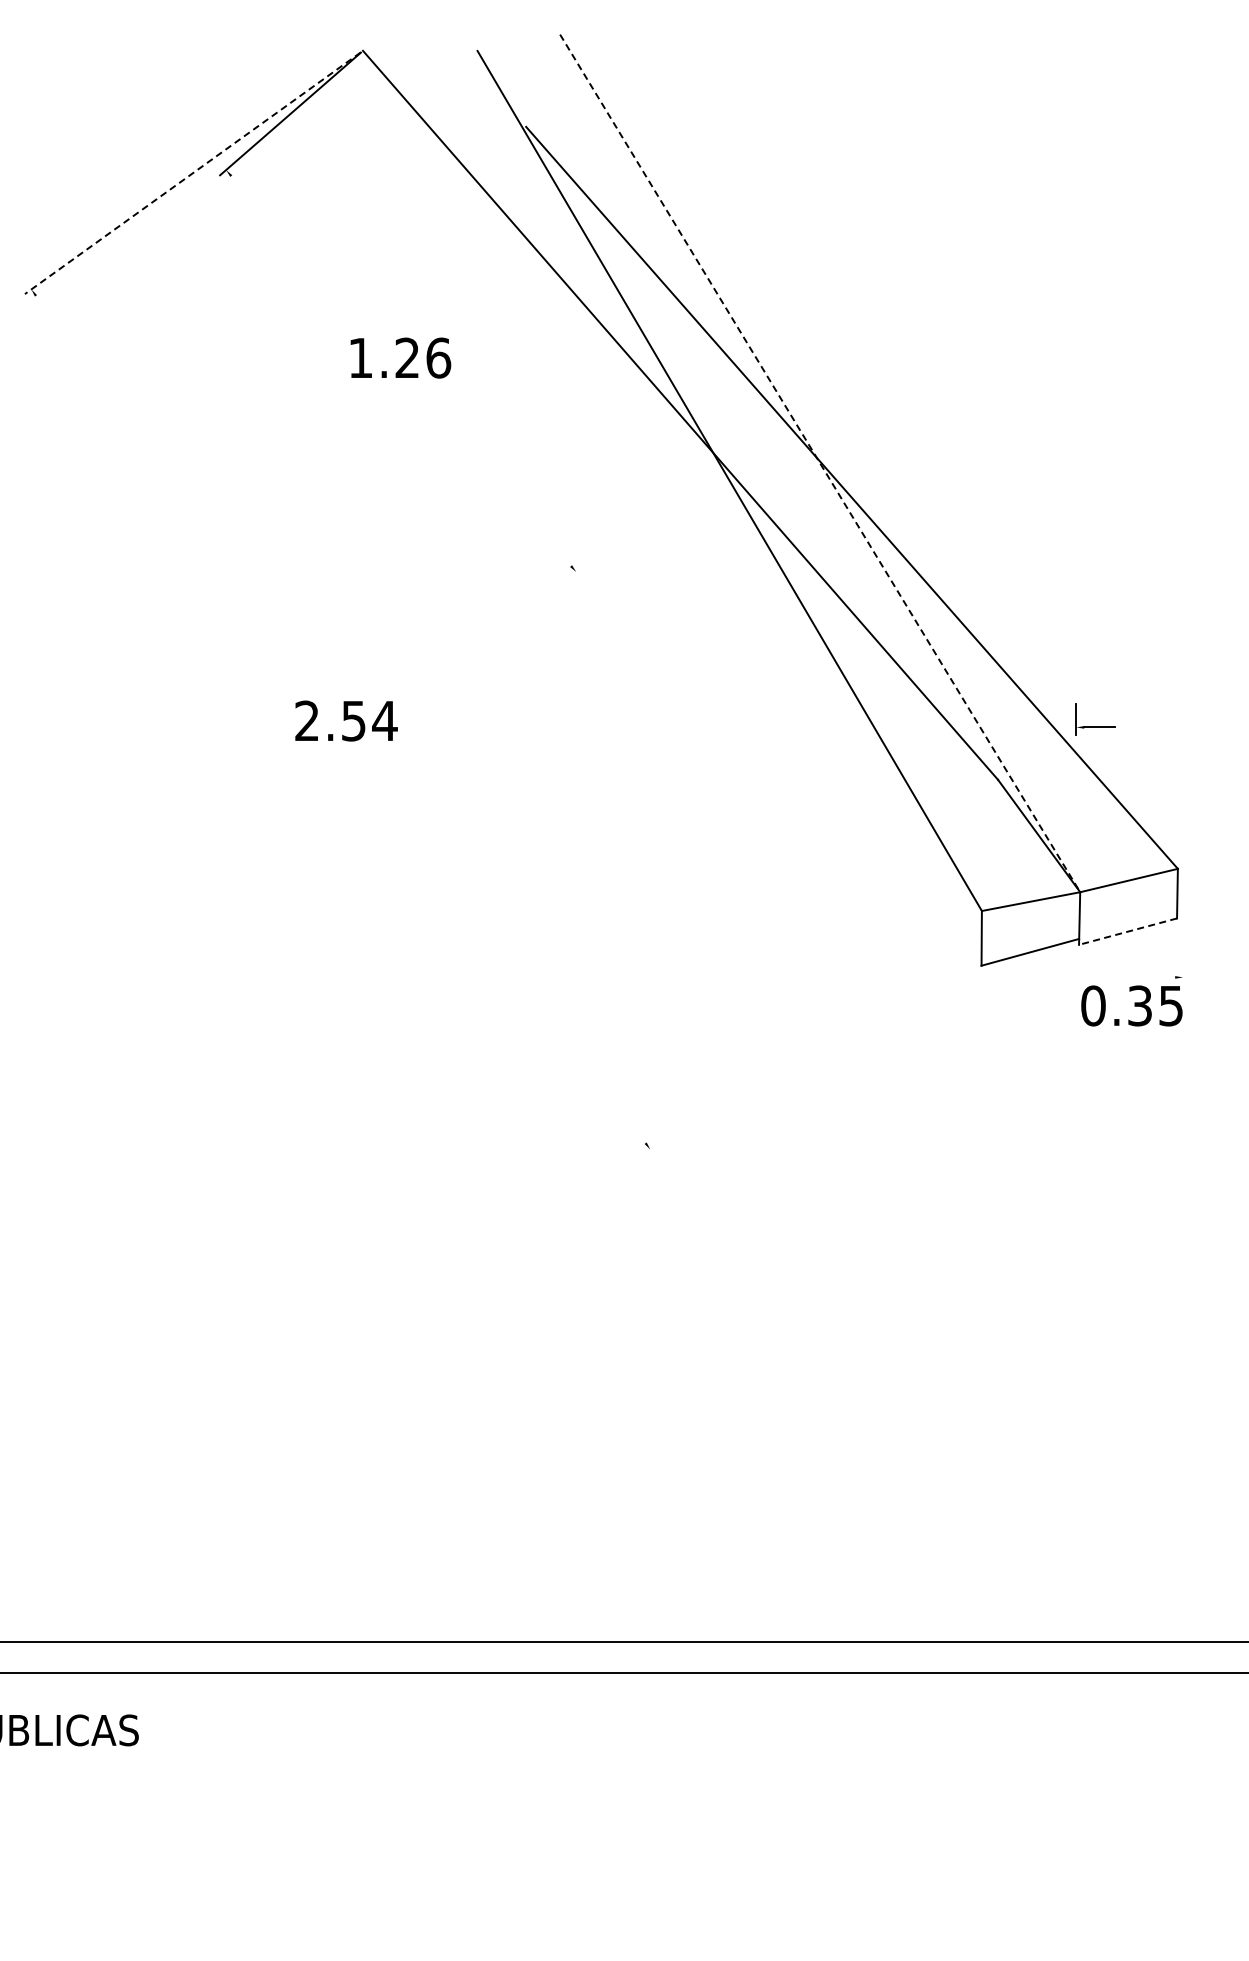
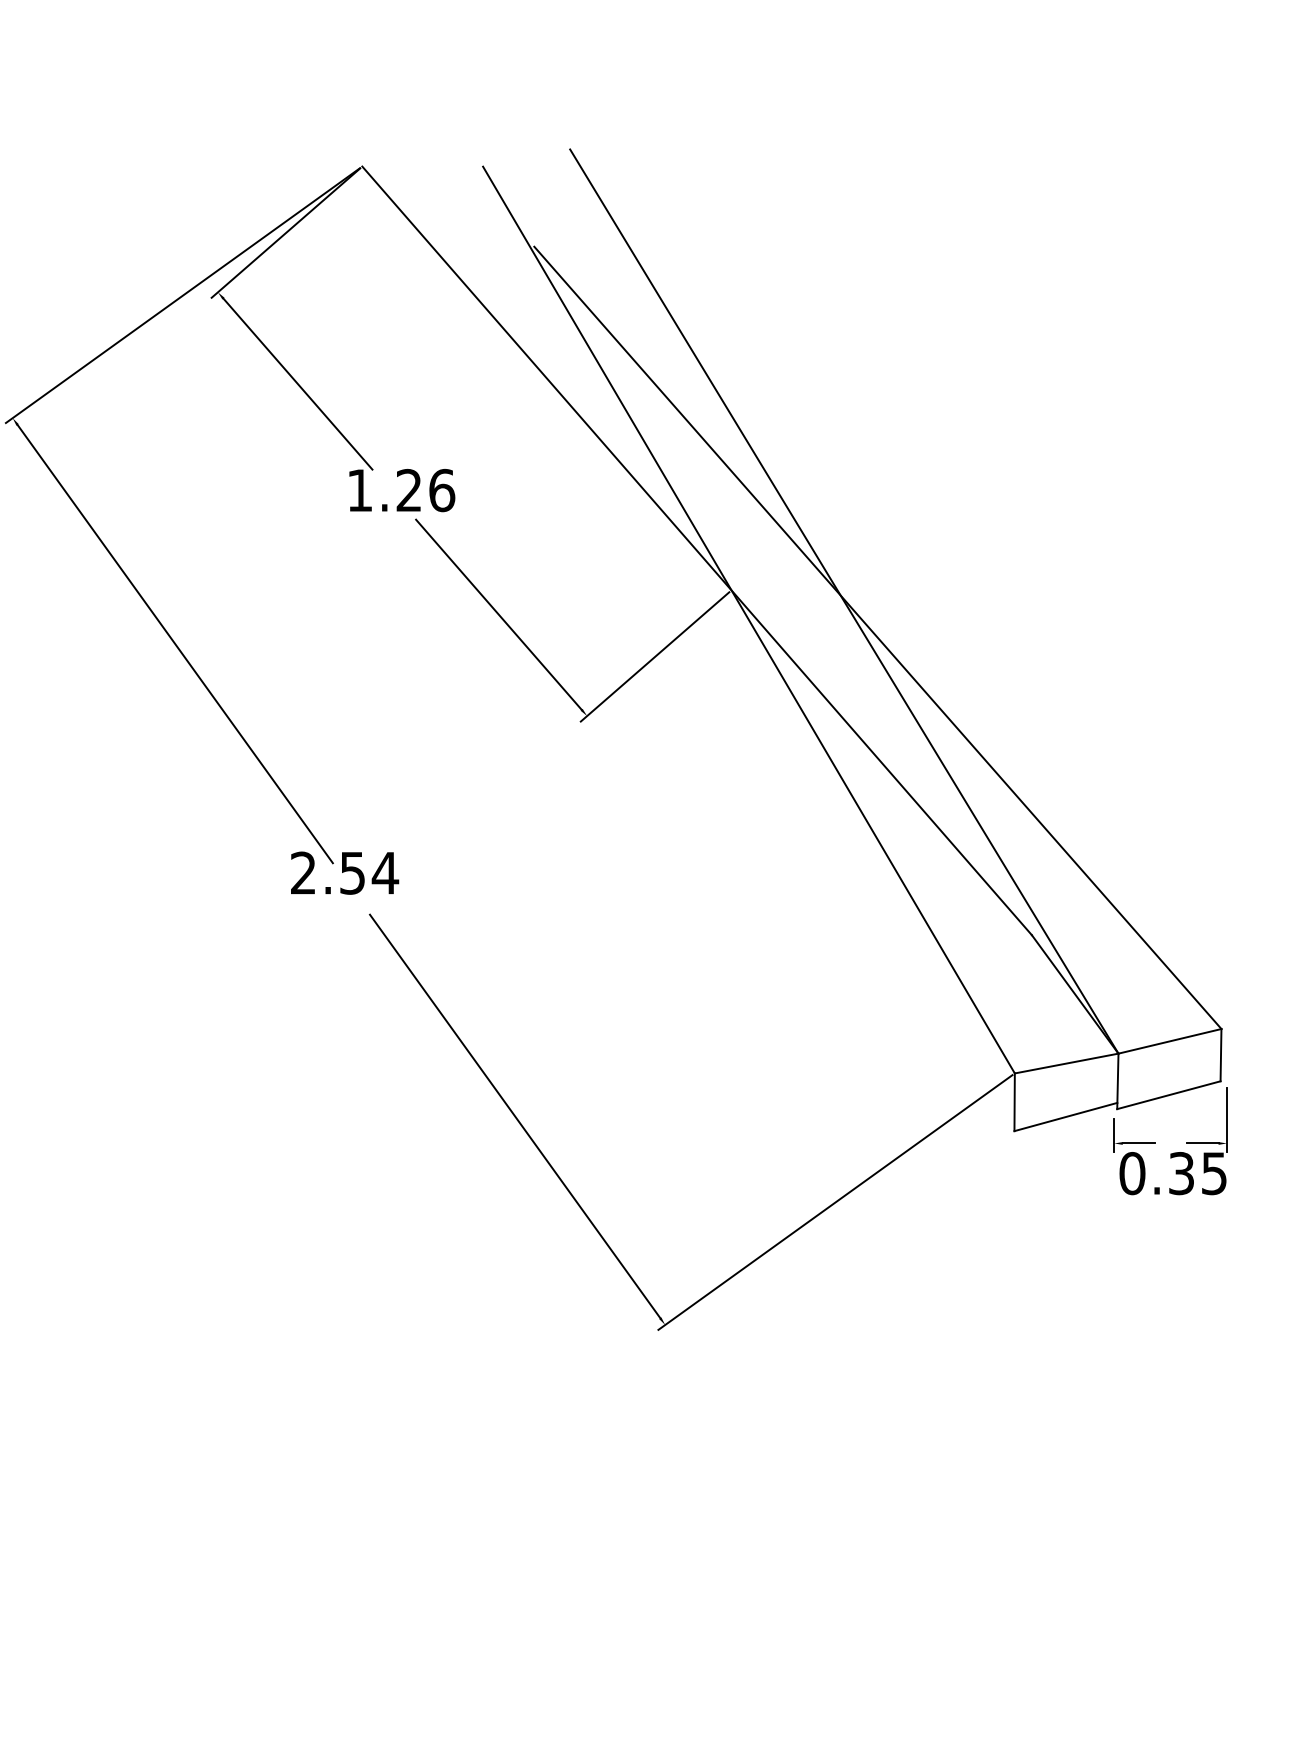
line: (192, 173) -> (182, 295), dashed -> solid
line: (301, 257) -> (297, 384), added
line: (820, 463) -> (844, 601), dashed -> solid
line: (492, 475) -> (498, 614), added
line: (185, 503) -> (175, 643), added
line: (640, 515) -> (654, 656), added
part: (1095, 726) -> (1134, 1142), moved
line: (1128, 931) -> (1169, 1095), dashed -> solid
line: (507, 951) -> (514, 1116), added
line: (1183, 955) -> (1227, 1120), added
line: (1159, 977) -> (1202, 1143), added
line: (811, 1033) -> (835, 1202), added

